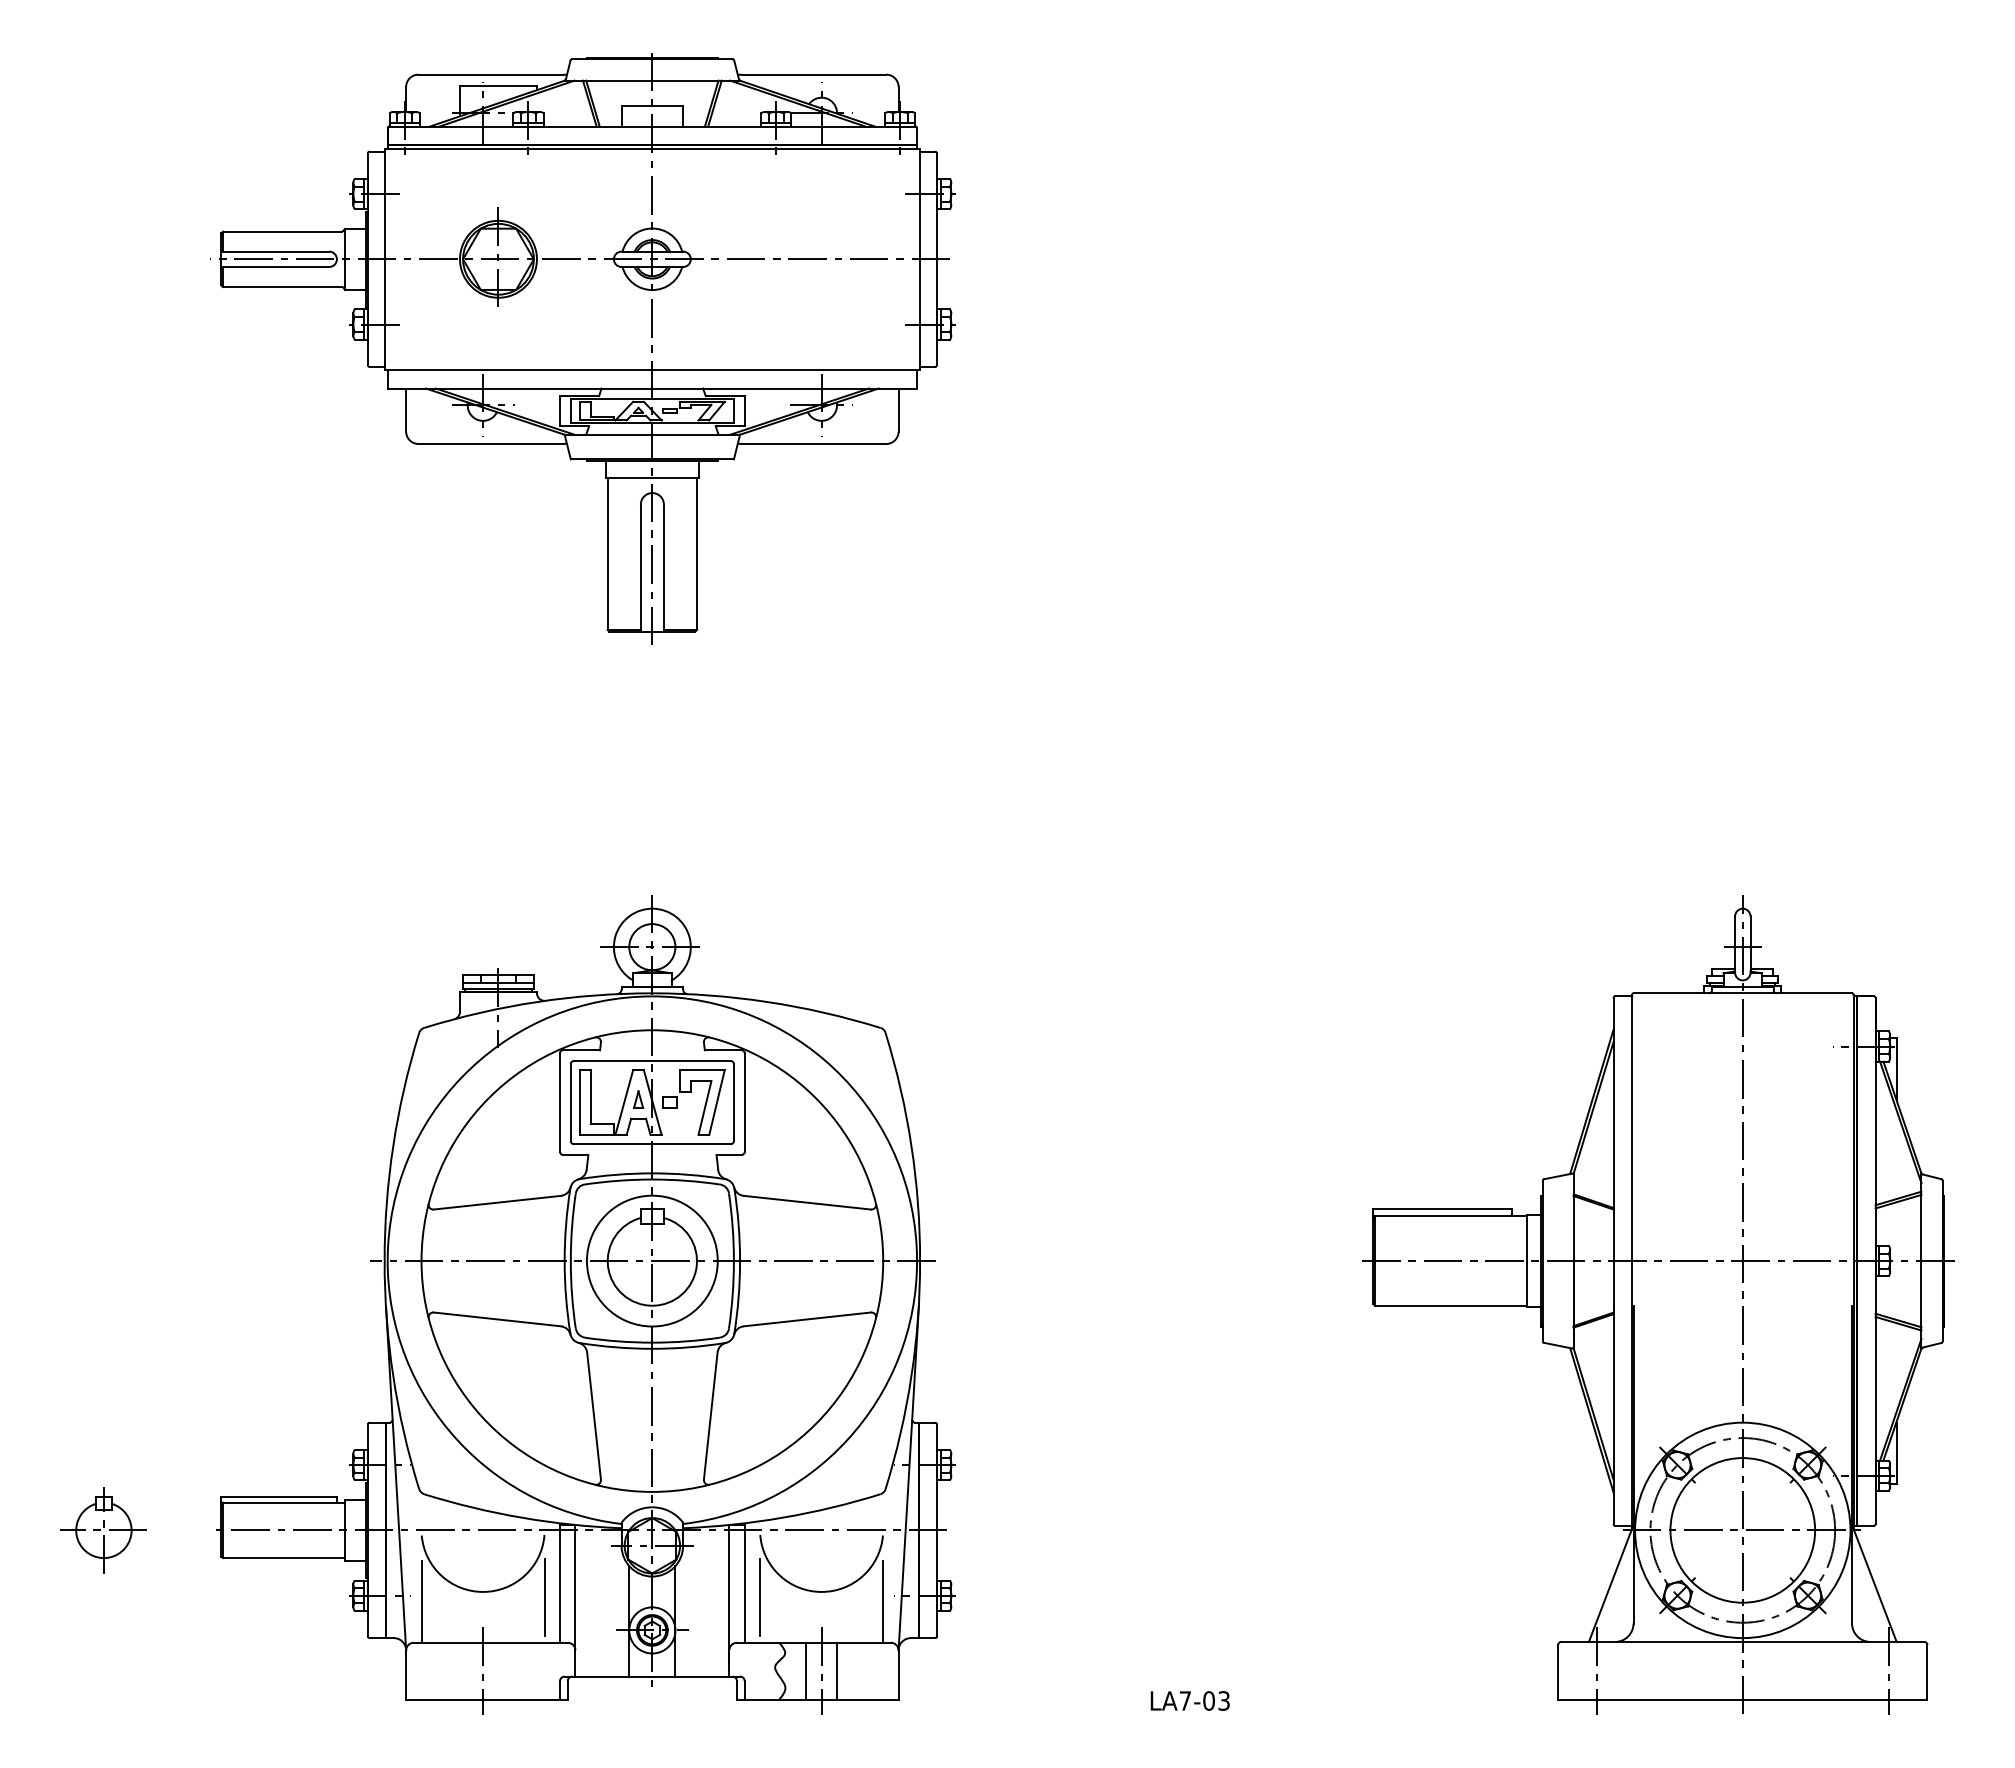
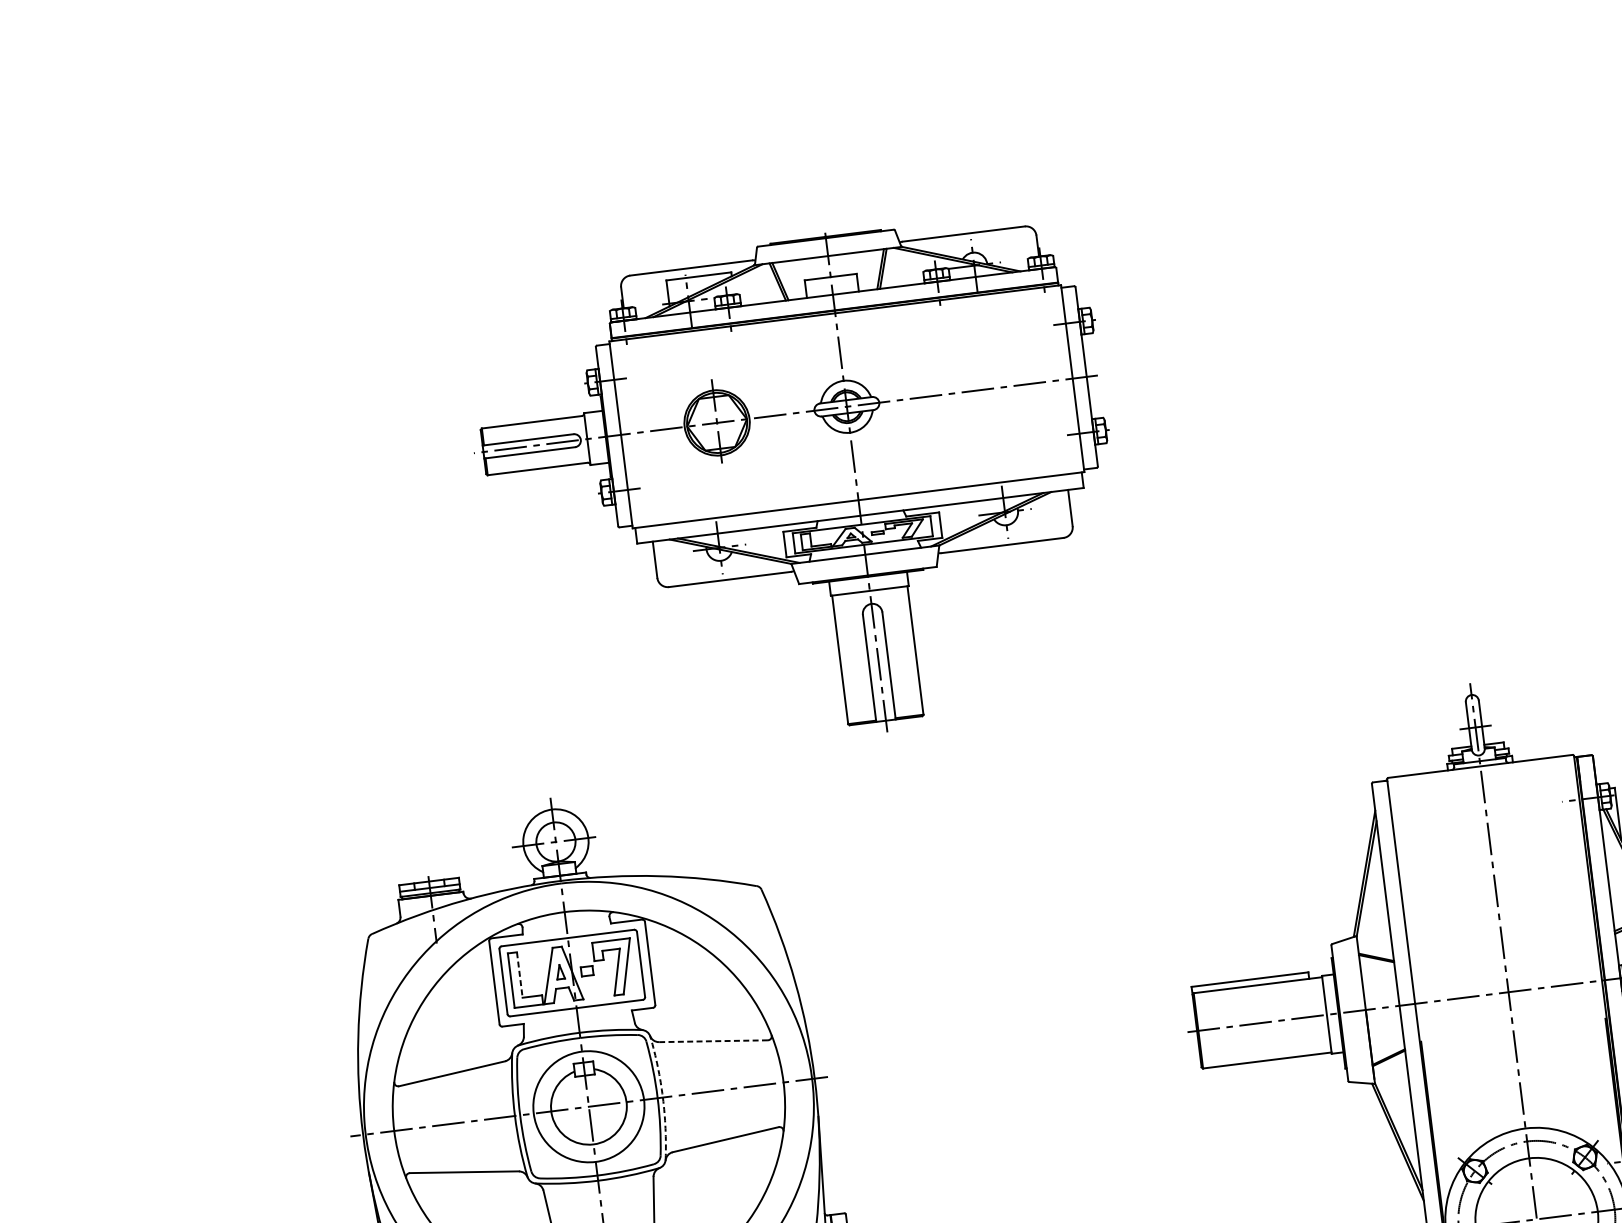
part: (582, 348) -> (797, 489), moved
line: (590, 1097) -> (519, 975), solid -> dashed
line: (806, 1202) -> (712, 1041), solid -> dashed
arc: (740, 1261) -> (663, 1097), solid -> dashed

